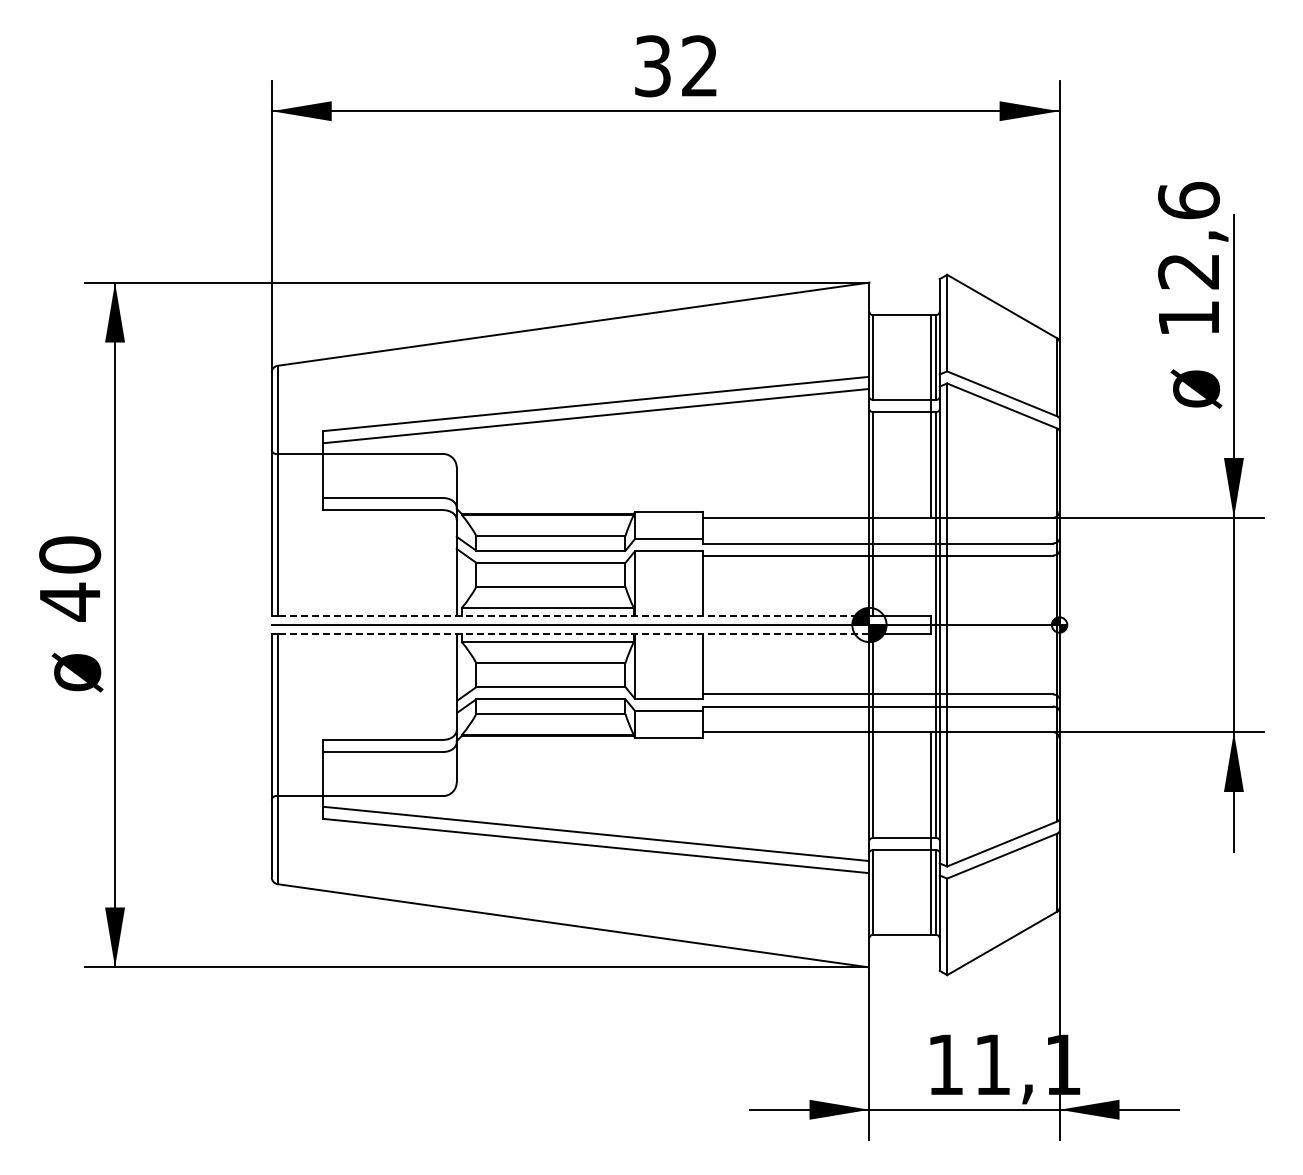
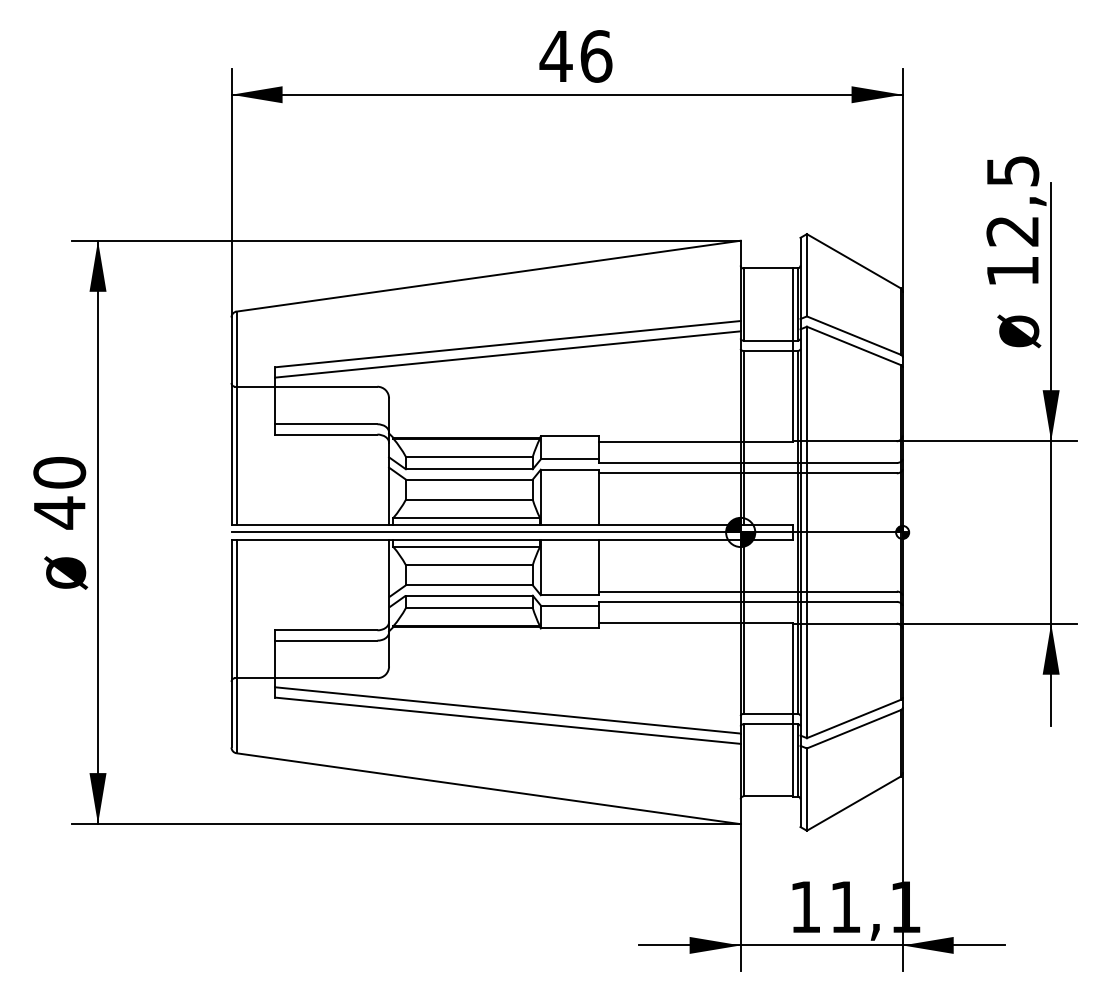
text: (675, 66) -> (575, 56), 32 -> 46
text: (1189, 200) -> (1013, 170), 12,6 -> 12,5
line: (573, 616) -> (488, 525), dashed -> solid
line: (573, 633) -> (488, 539), dashed -> solid

